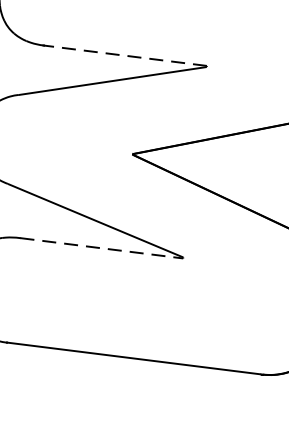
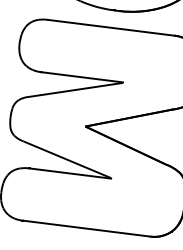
line: (125, 56) -> (82, 77), dashed -> solid
line: (101, 248) -> (70, 173), dashed -> solid

